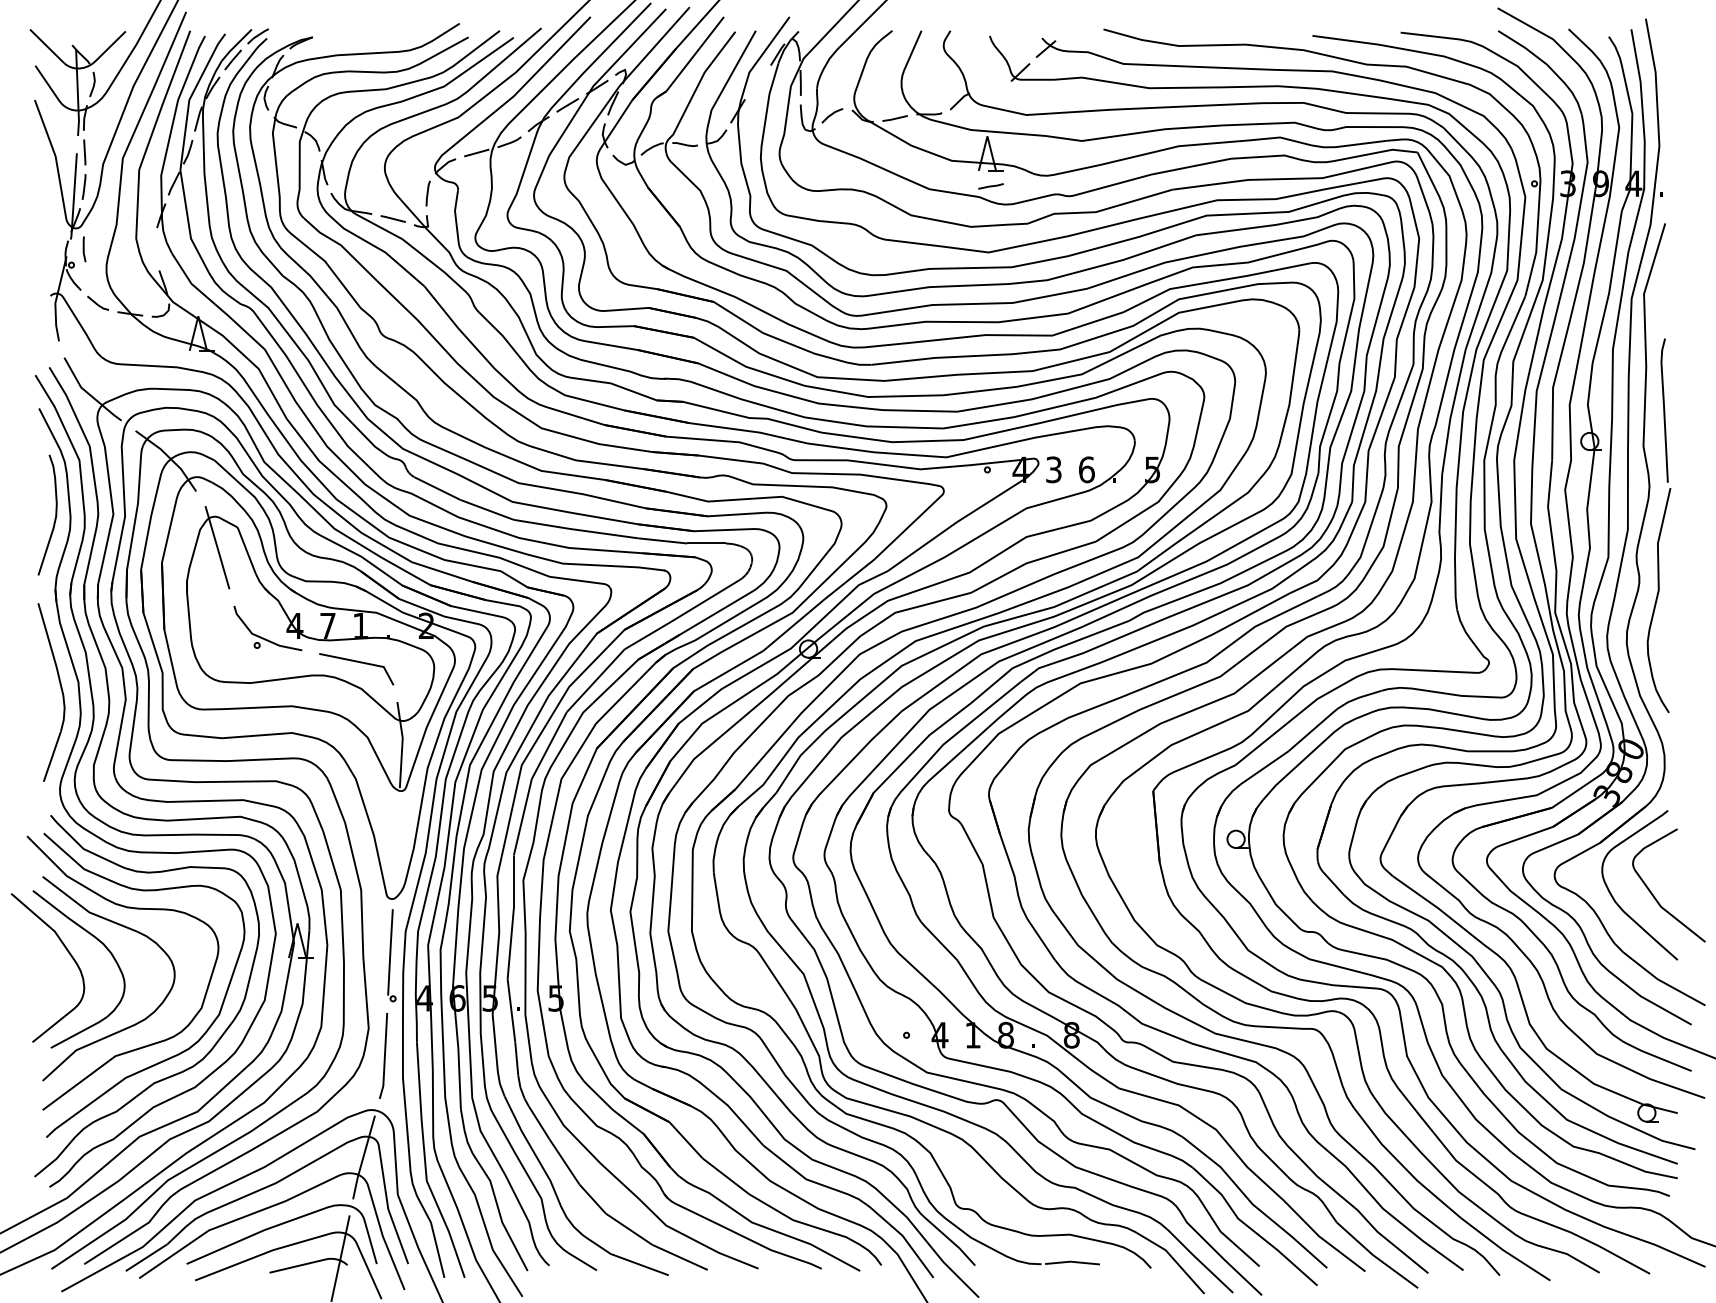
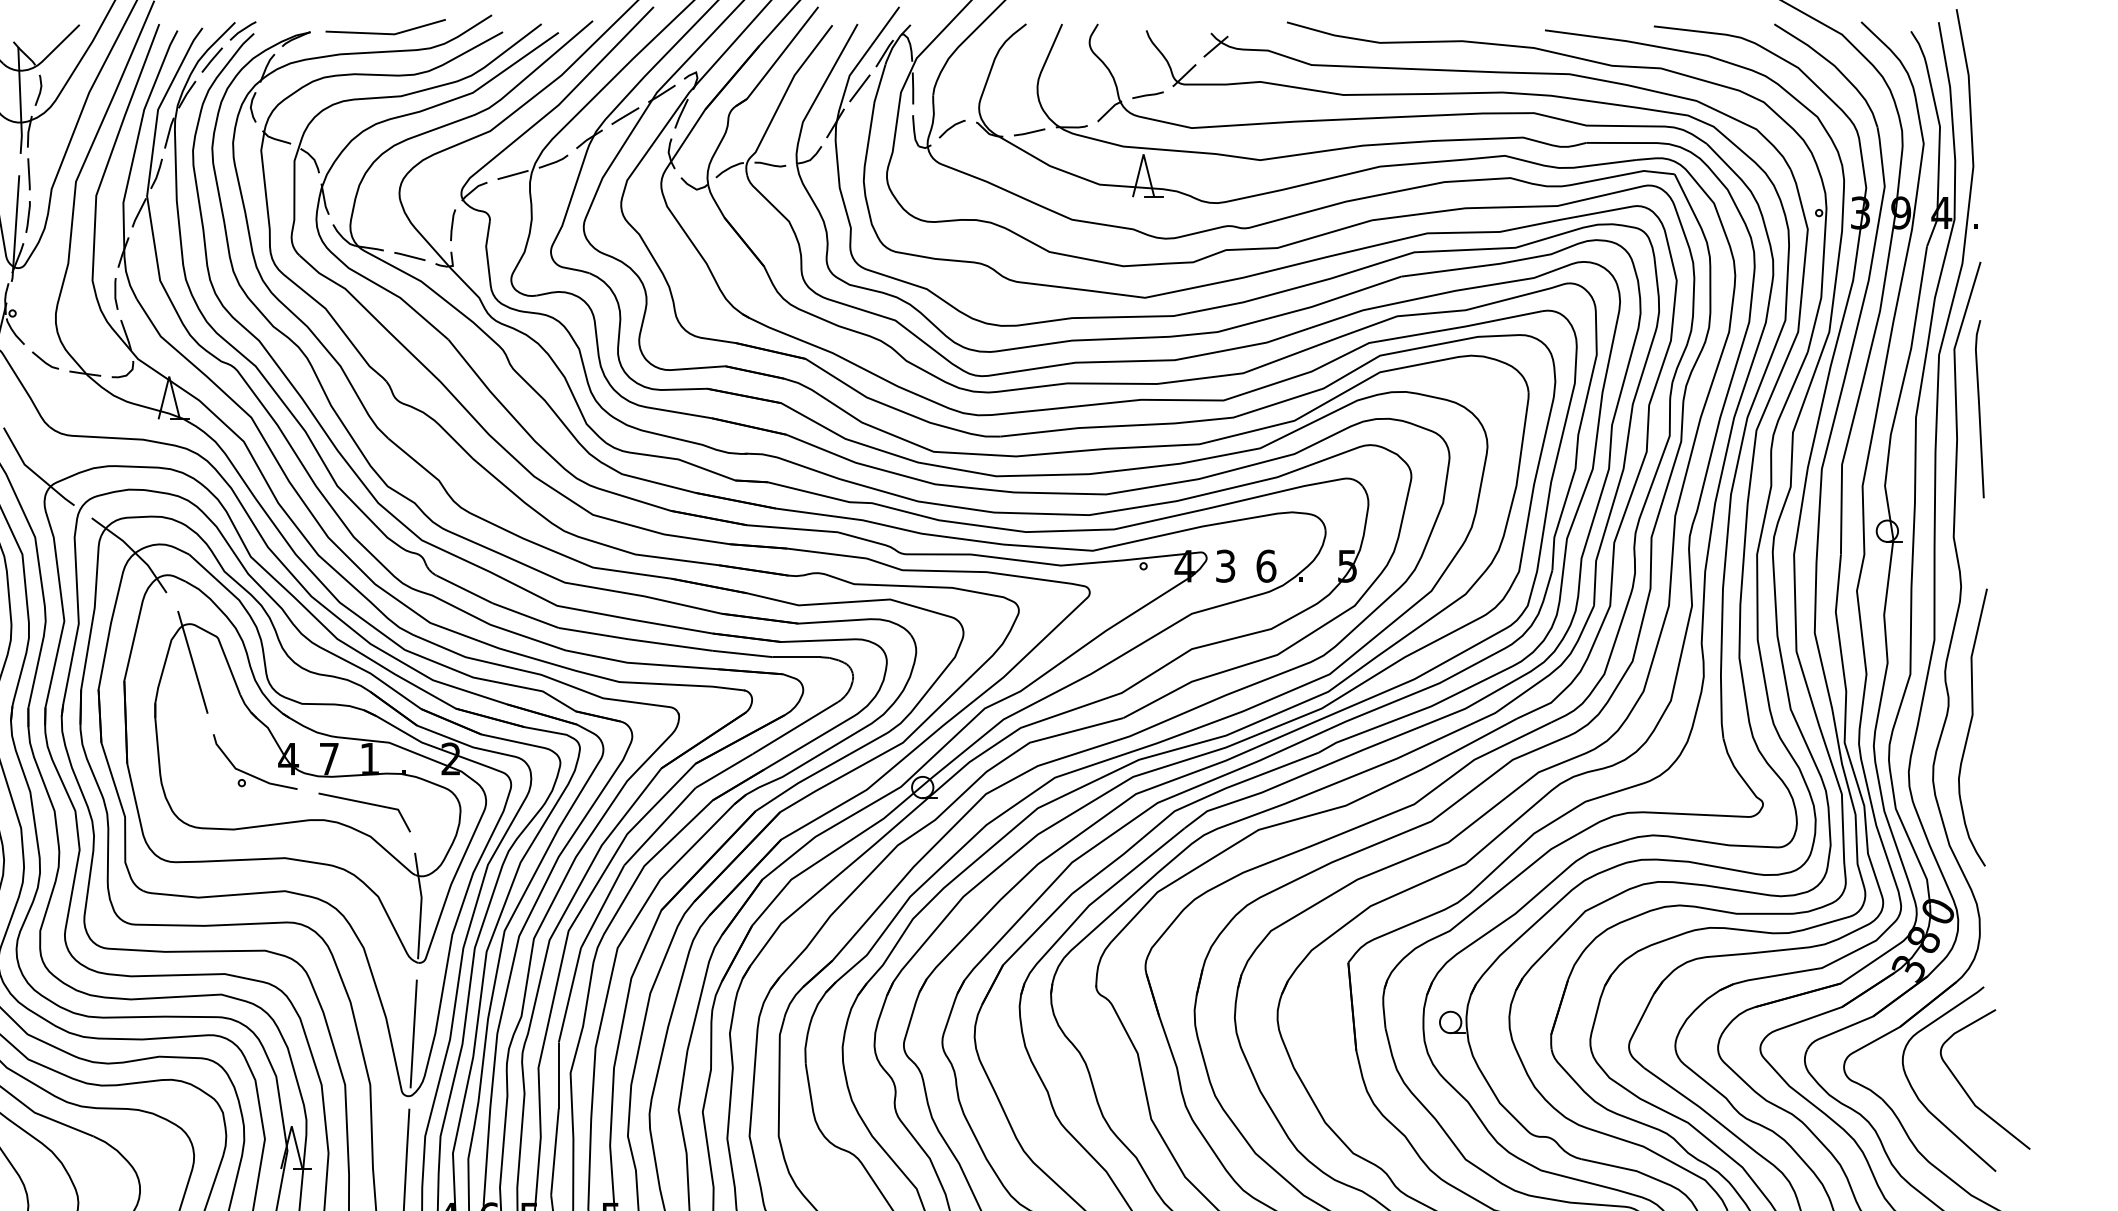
line: (373, 37) -> (385, 32), added
line: (757, 82) -> (859, 87), added
line: (990, 186) -> (1147, 95), moved
line: (84, 249) -> (116, 294), moved
curve: (1664, 410) -> (1979, 408), moved
line: (395, 848) -> (412, 1033), added

